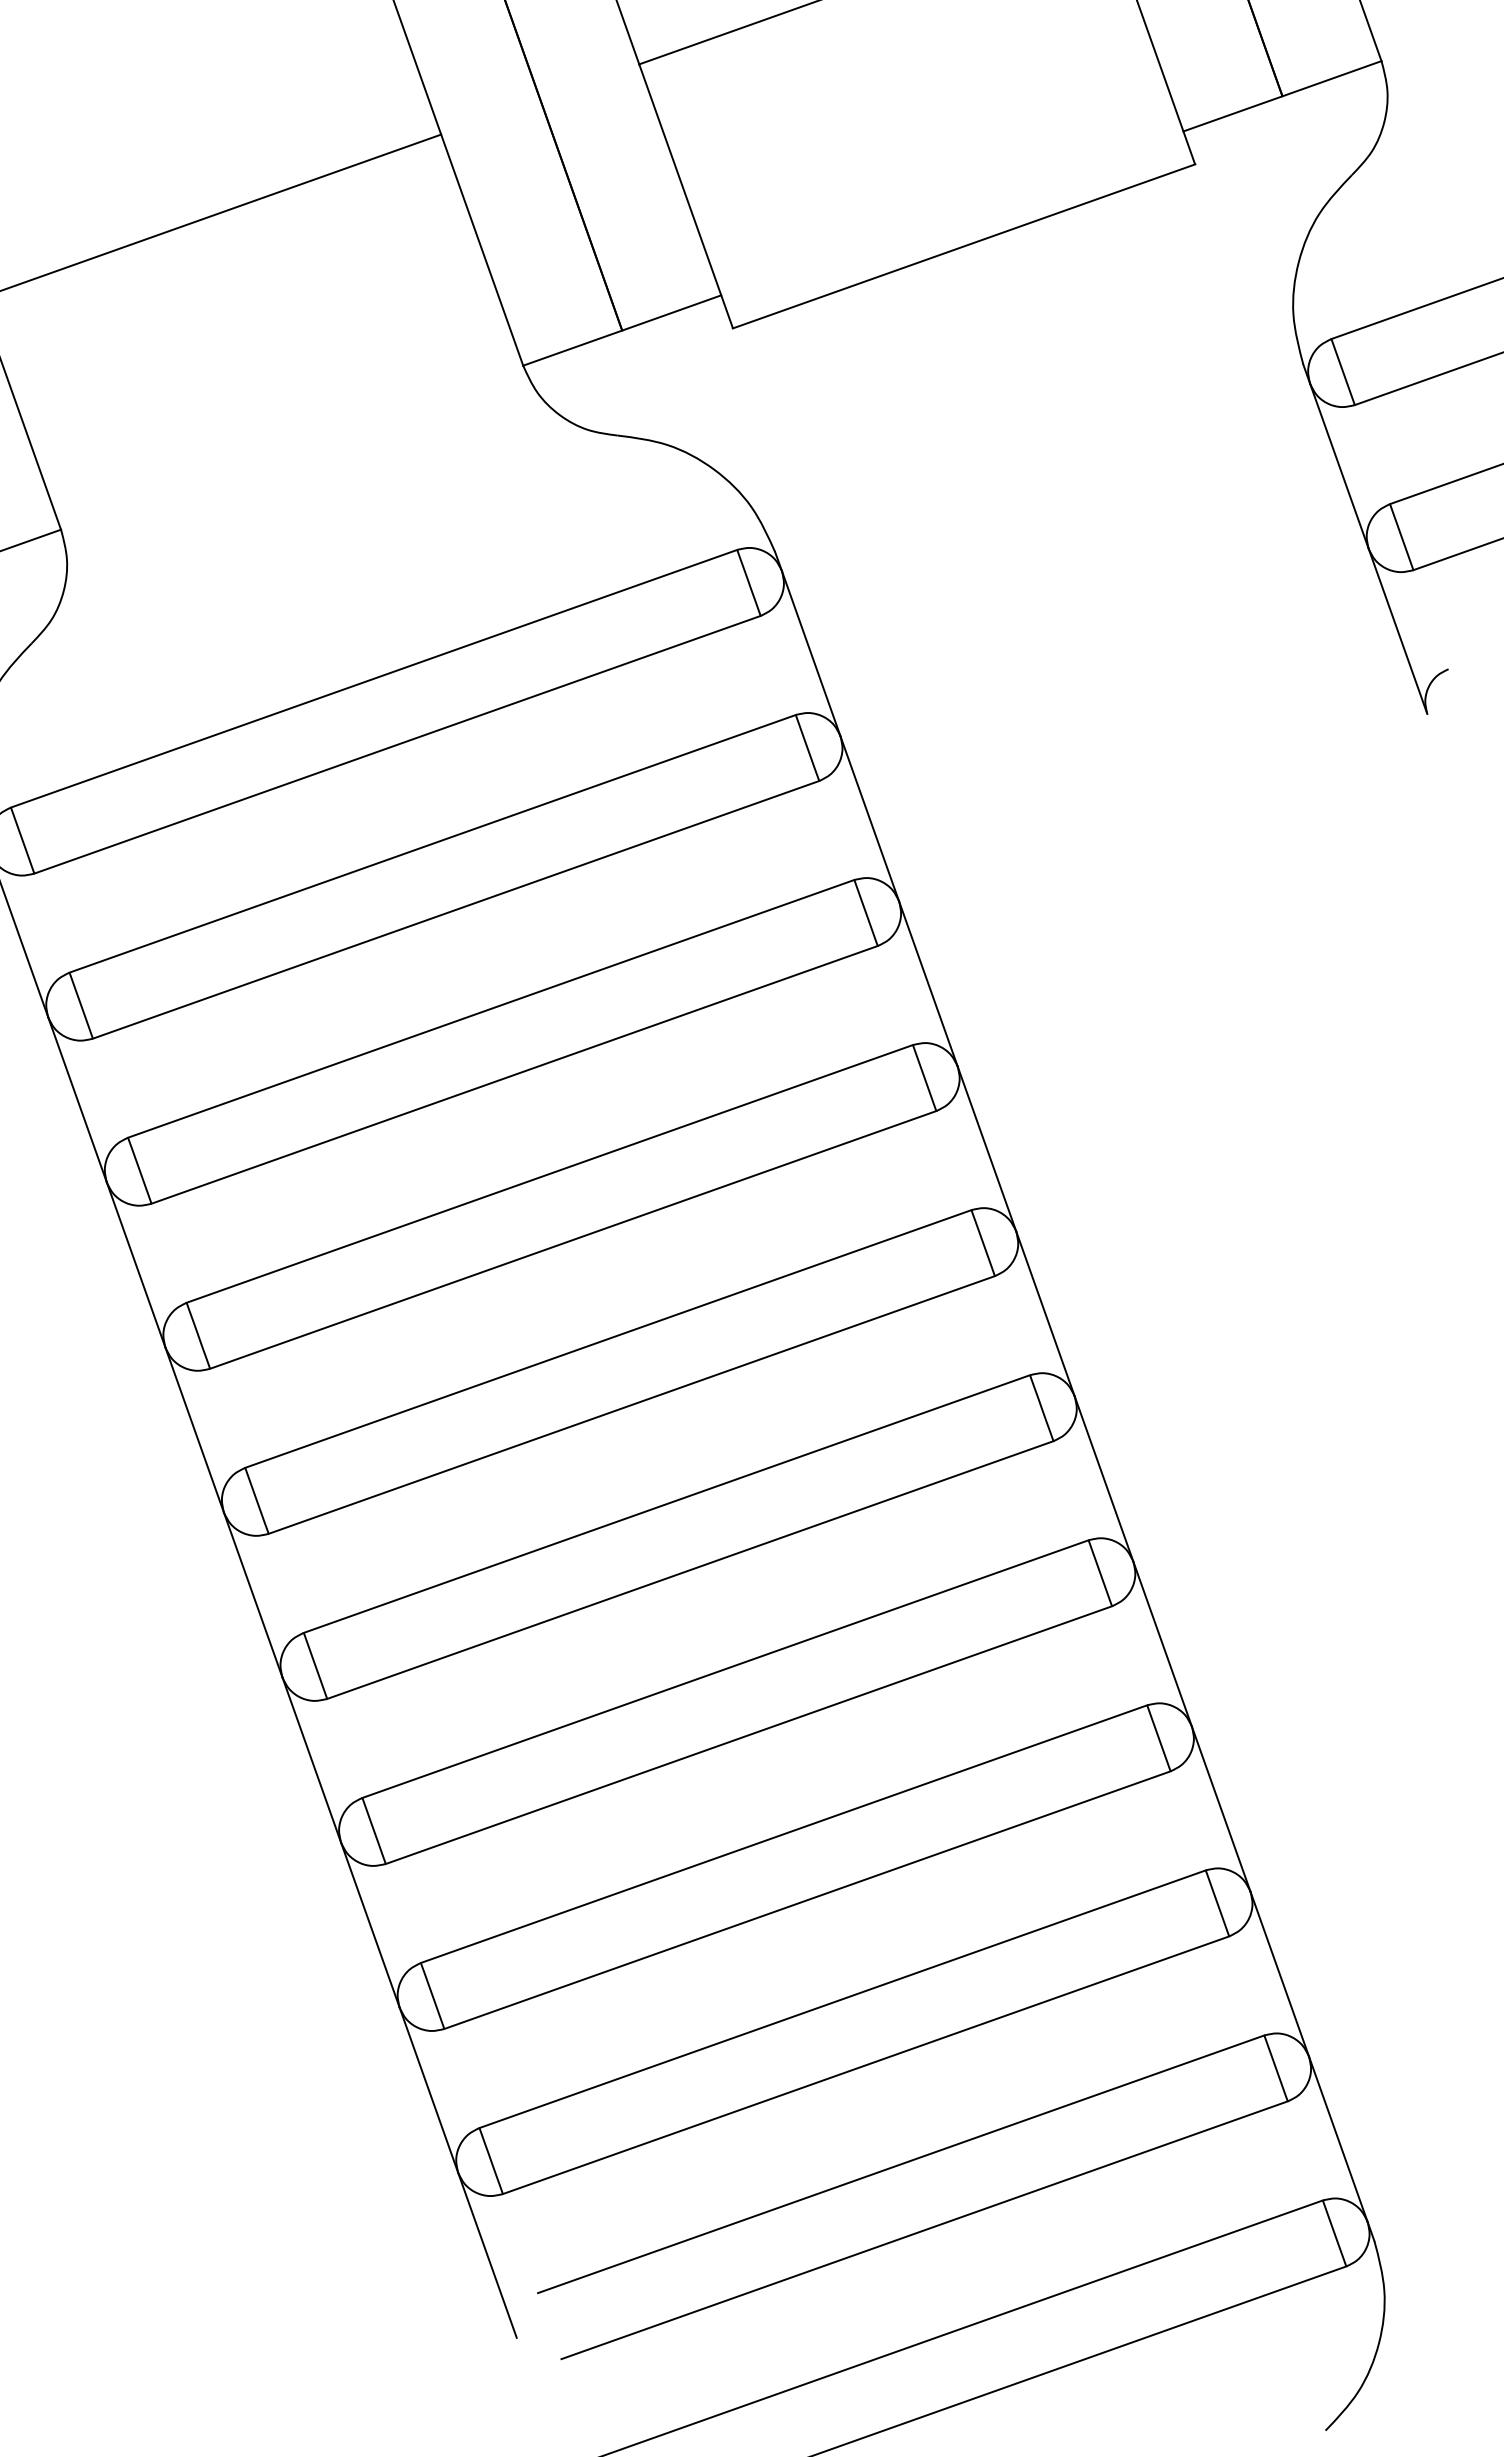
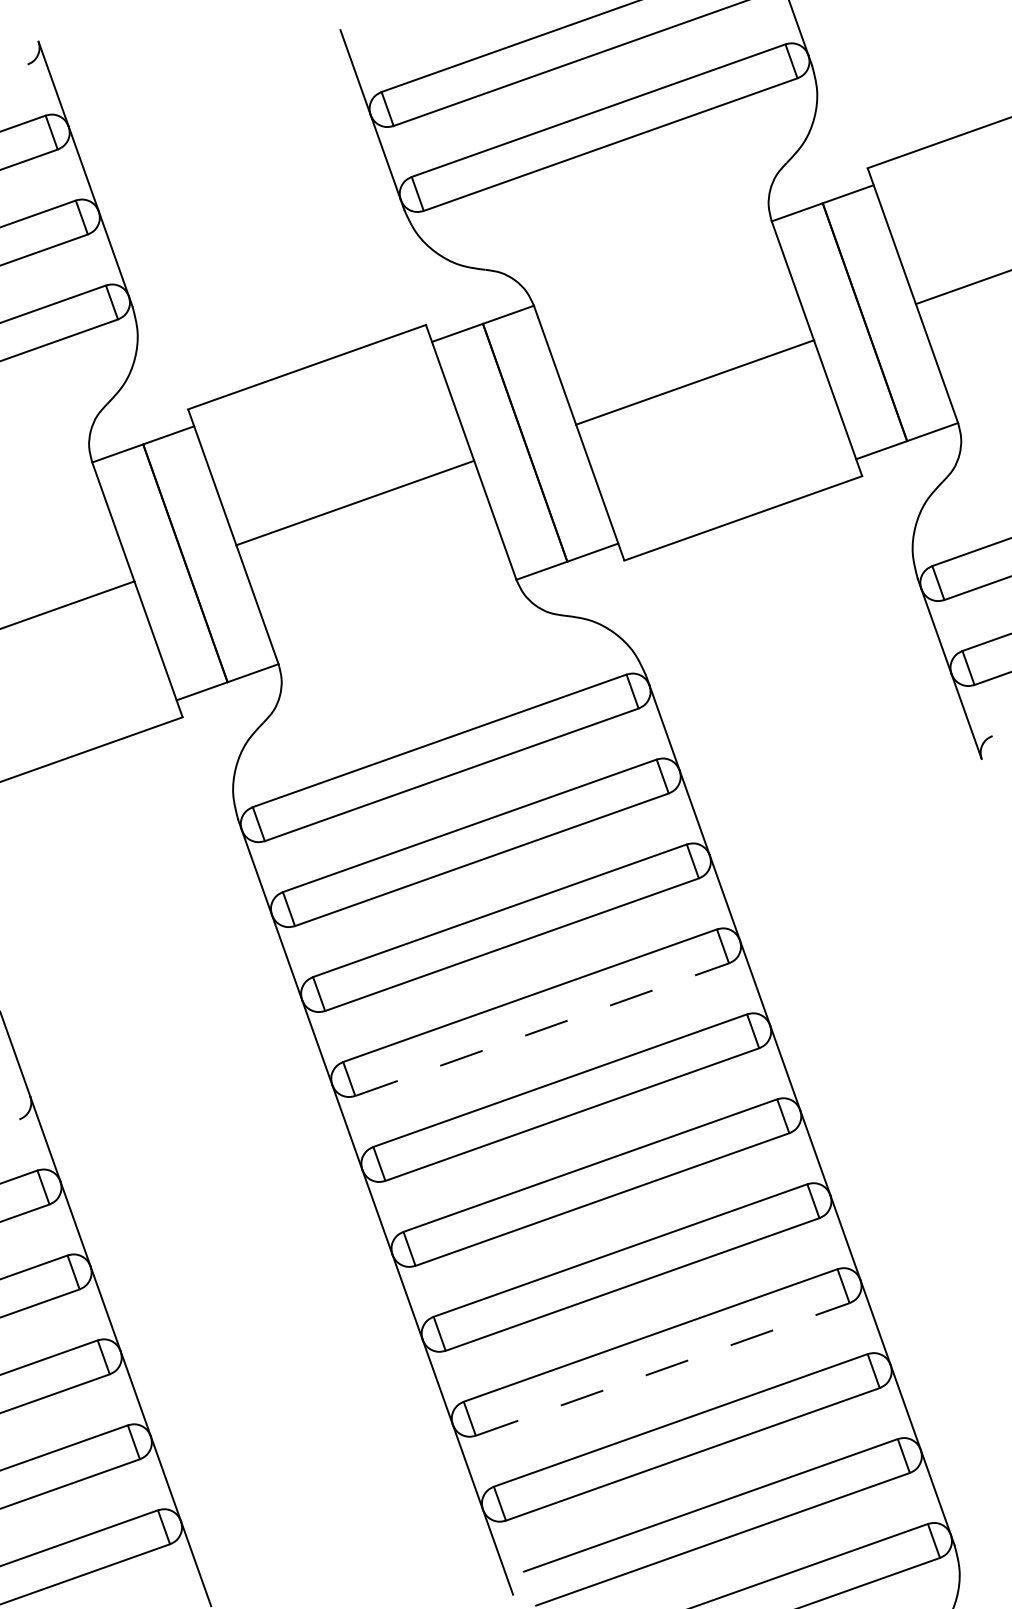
line: (573, 1239) -> (542, 1029), solid -> dashed
line: (809, 1900) -> (663, 1369), solid -> dashed

